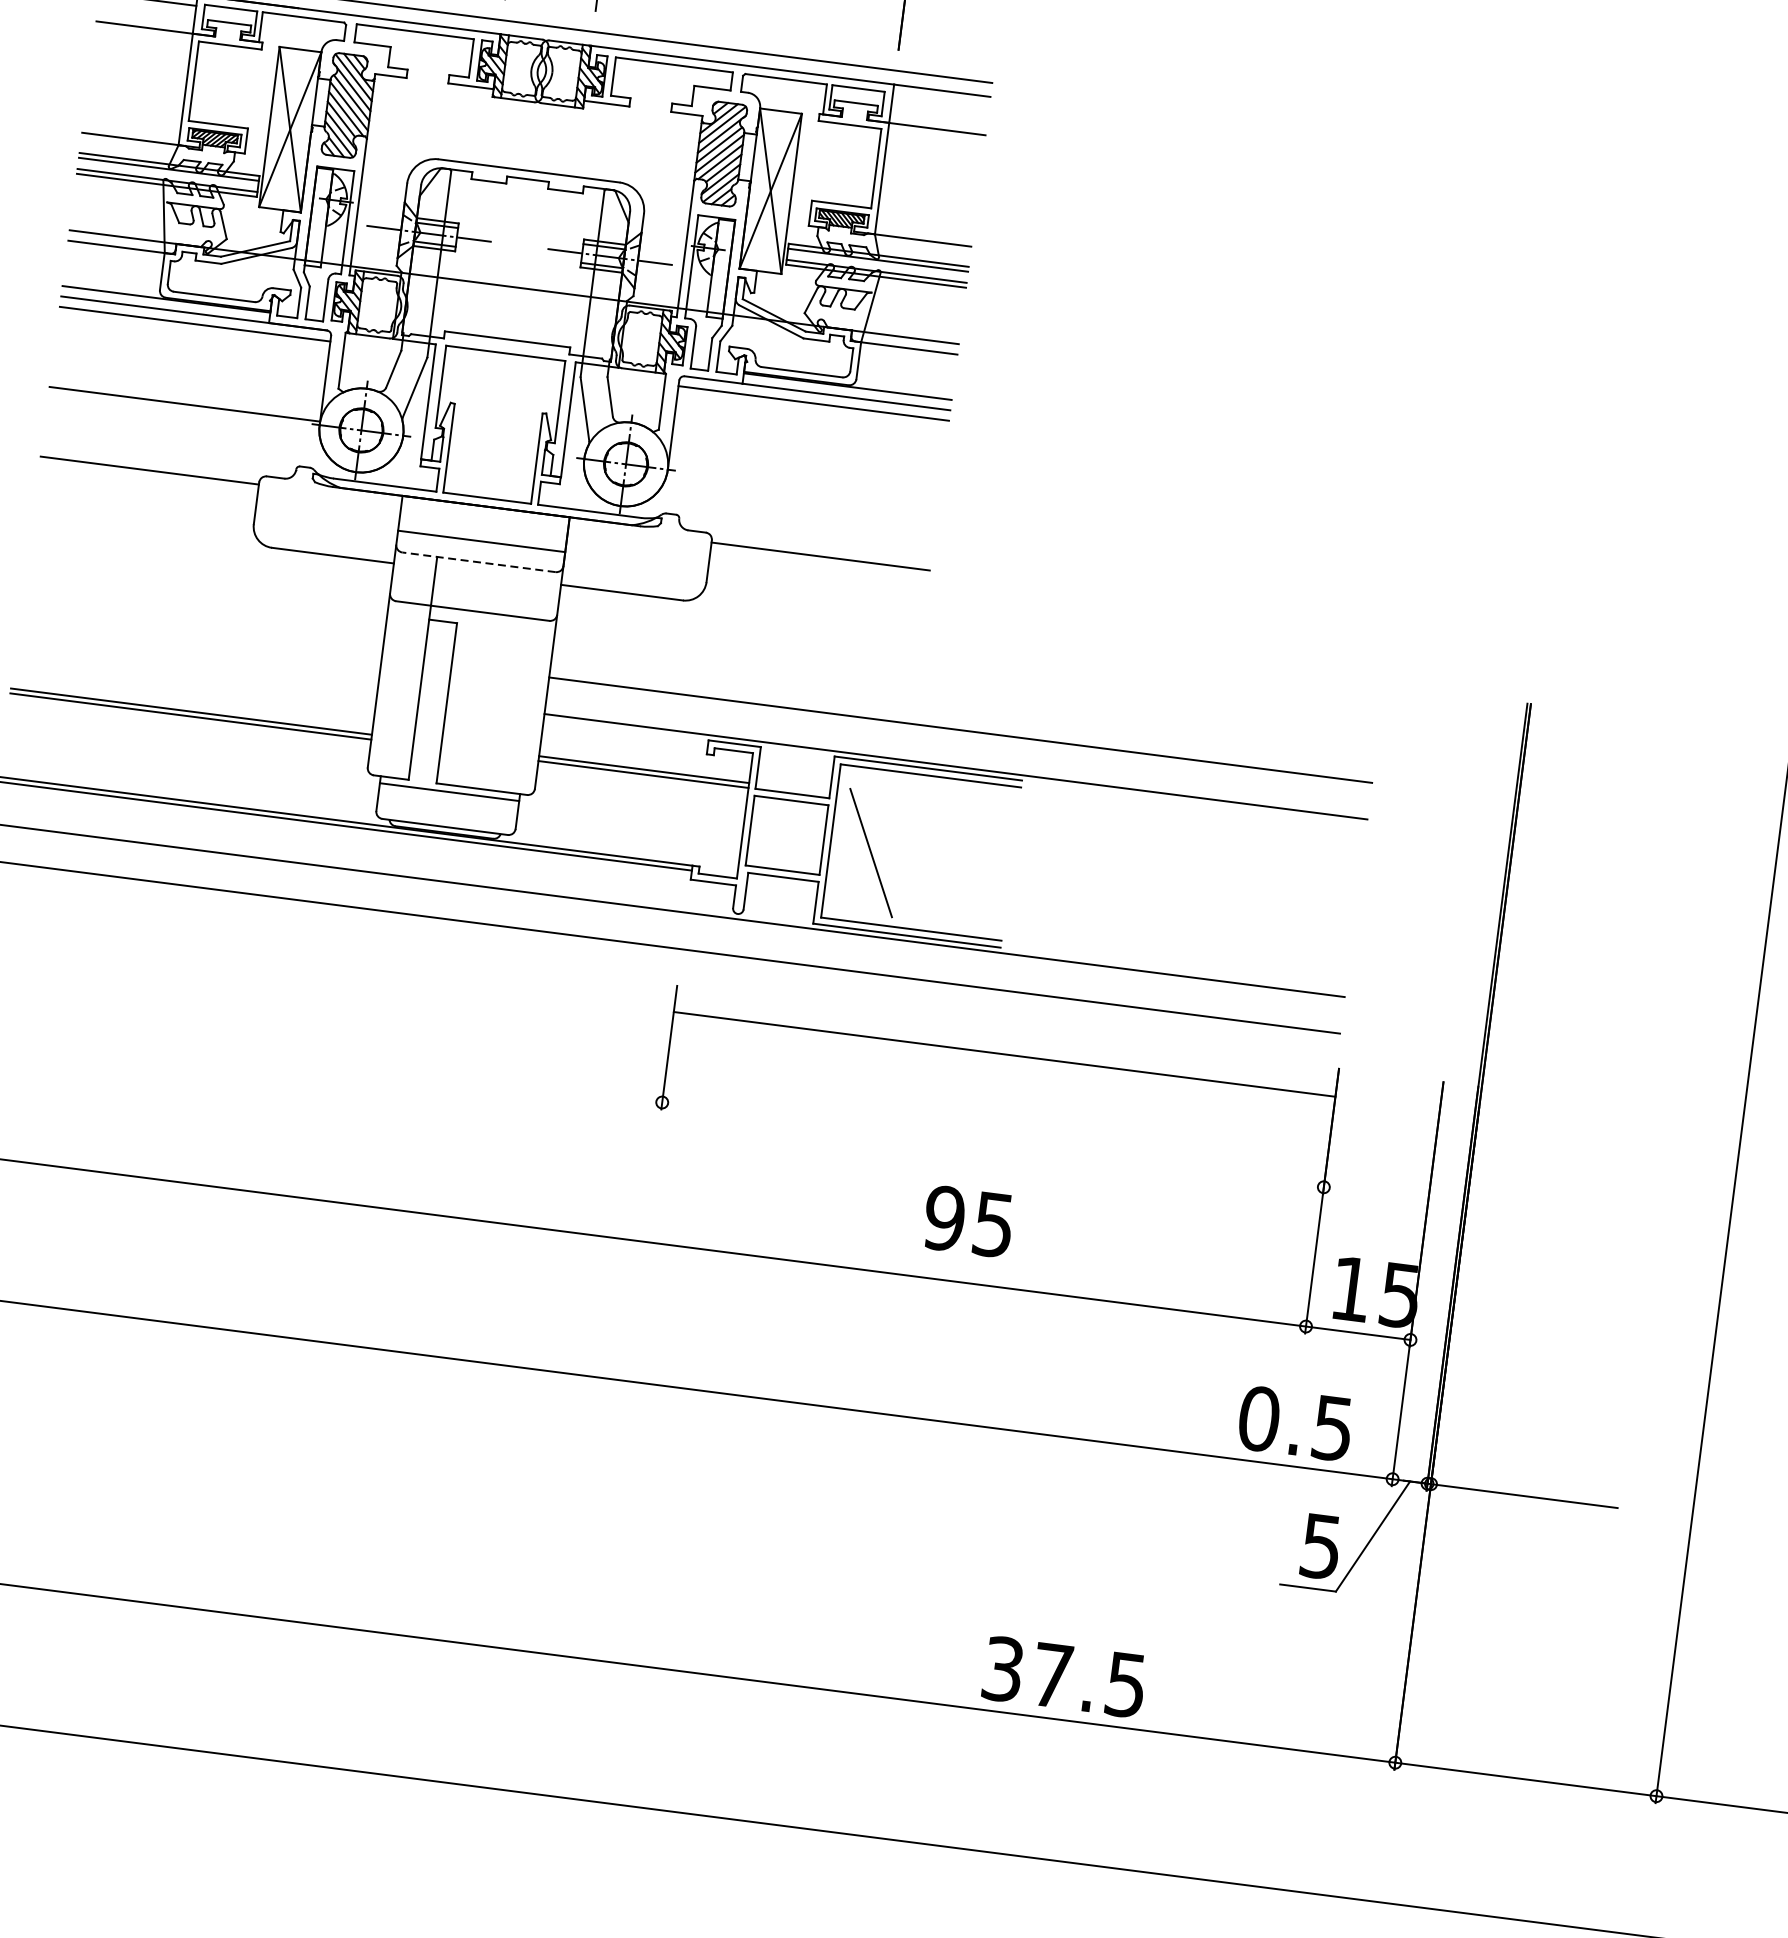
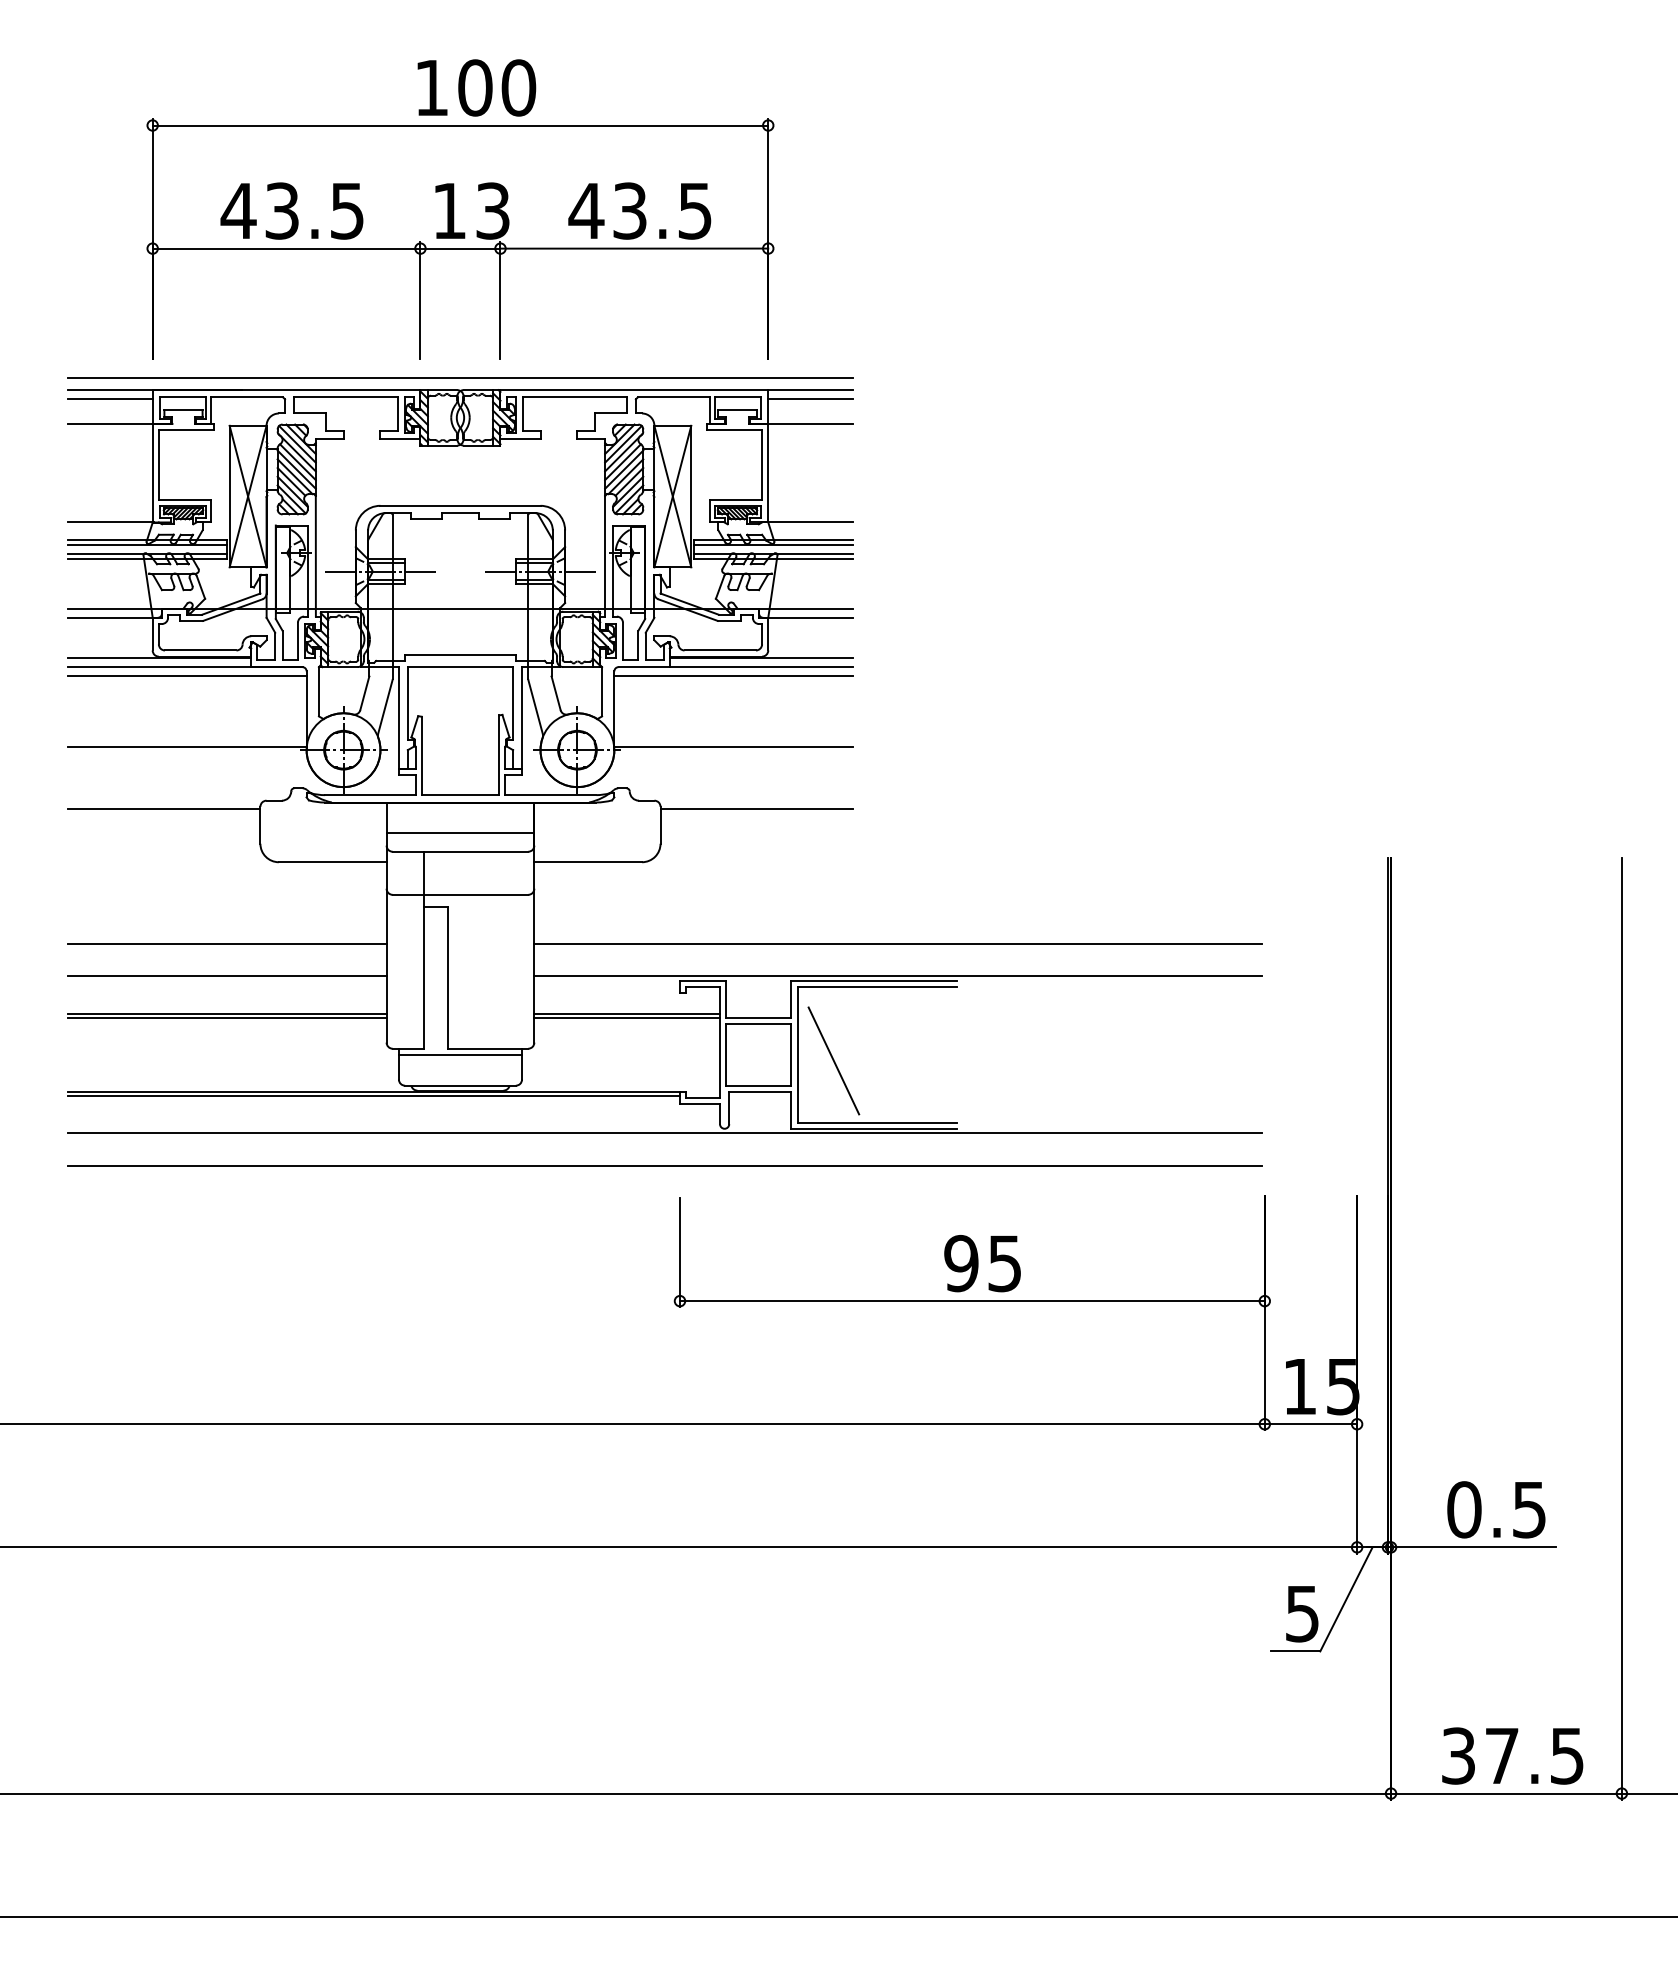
line: (940, 101) -> (810, 399), added
line: (803, 483) -> (733, 747), added
line: (479, 562) -> (460, 851), dashed -> solid
line: (200, 633) -> (226, 944), added
line: (196, 669) -> (226, 976), added
line: (1003, 1054) -> (971, 1301), moved
text: (968, 1221) -> (982, 1263), moved
text: (1295, 1423) -> (1496, 1509), moved
text: (1064, 1676) -> (1512, 1755), moved

